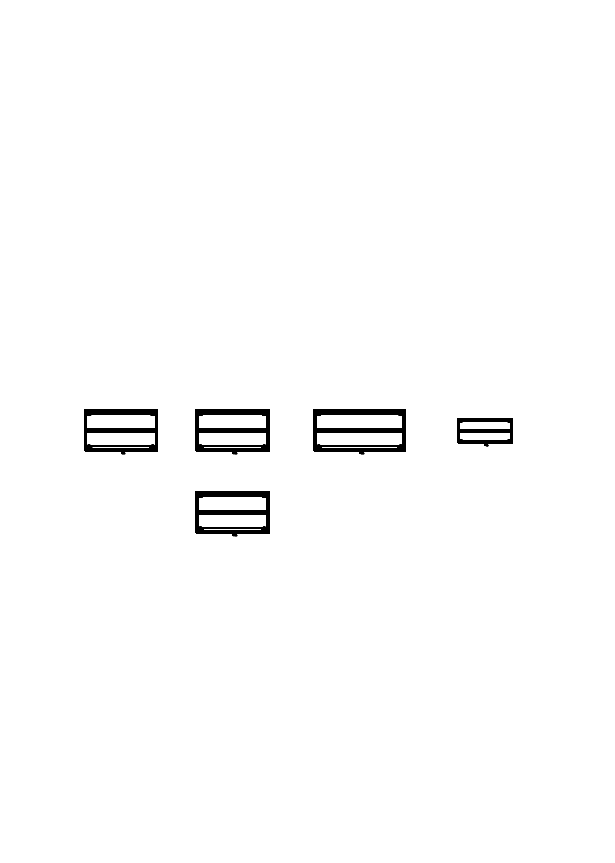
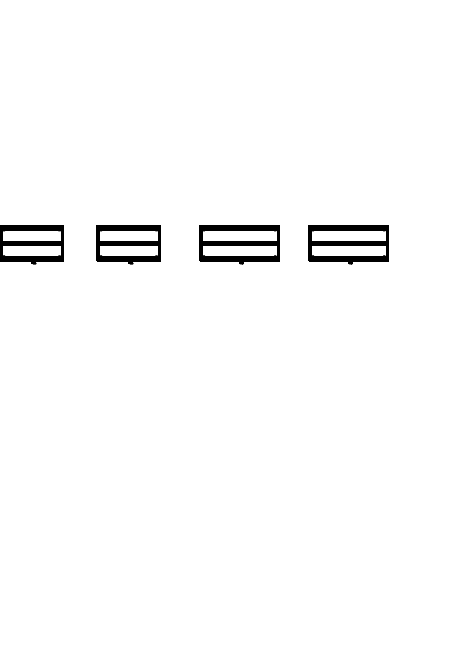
part: (484, 431) -> (348, 244), size x1.67
part: (232, 513) -> (128, 315), removed

